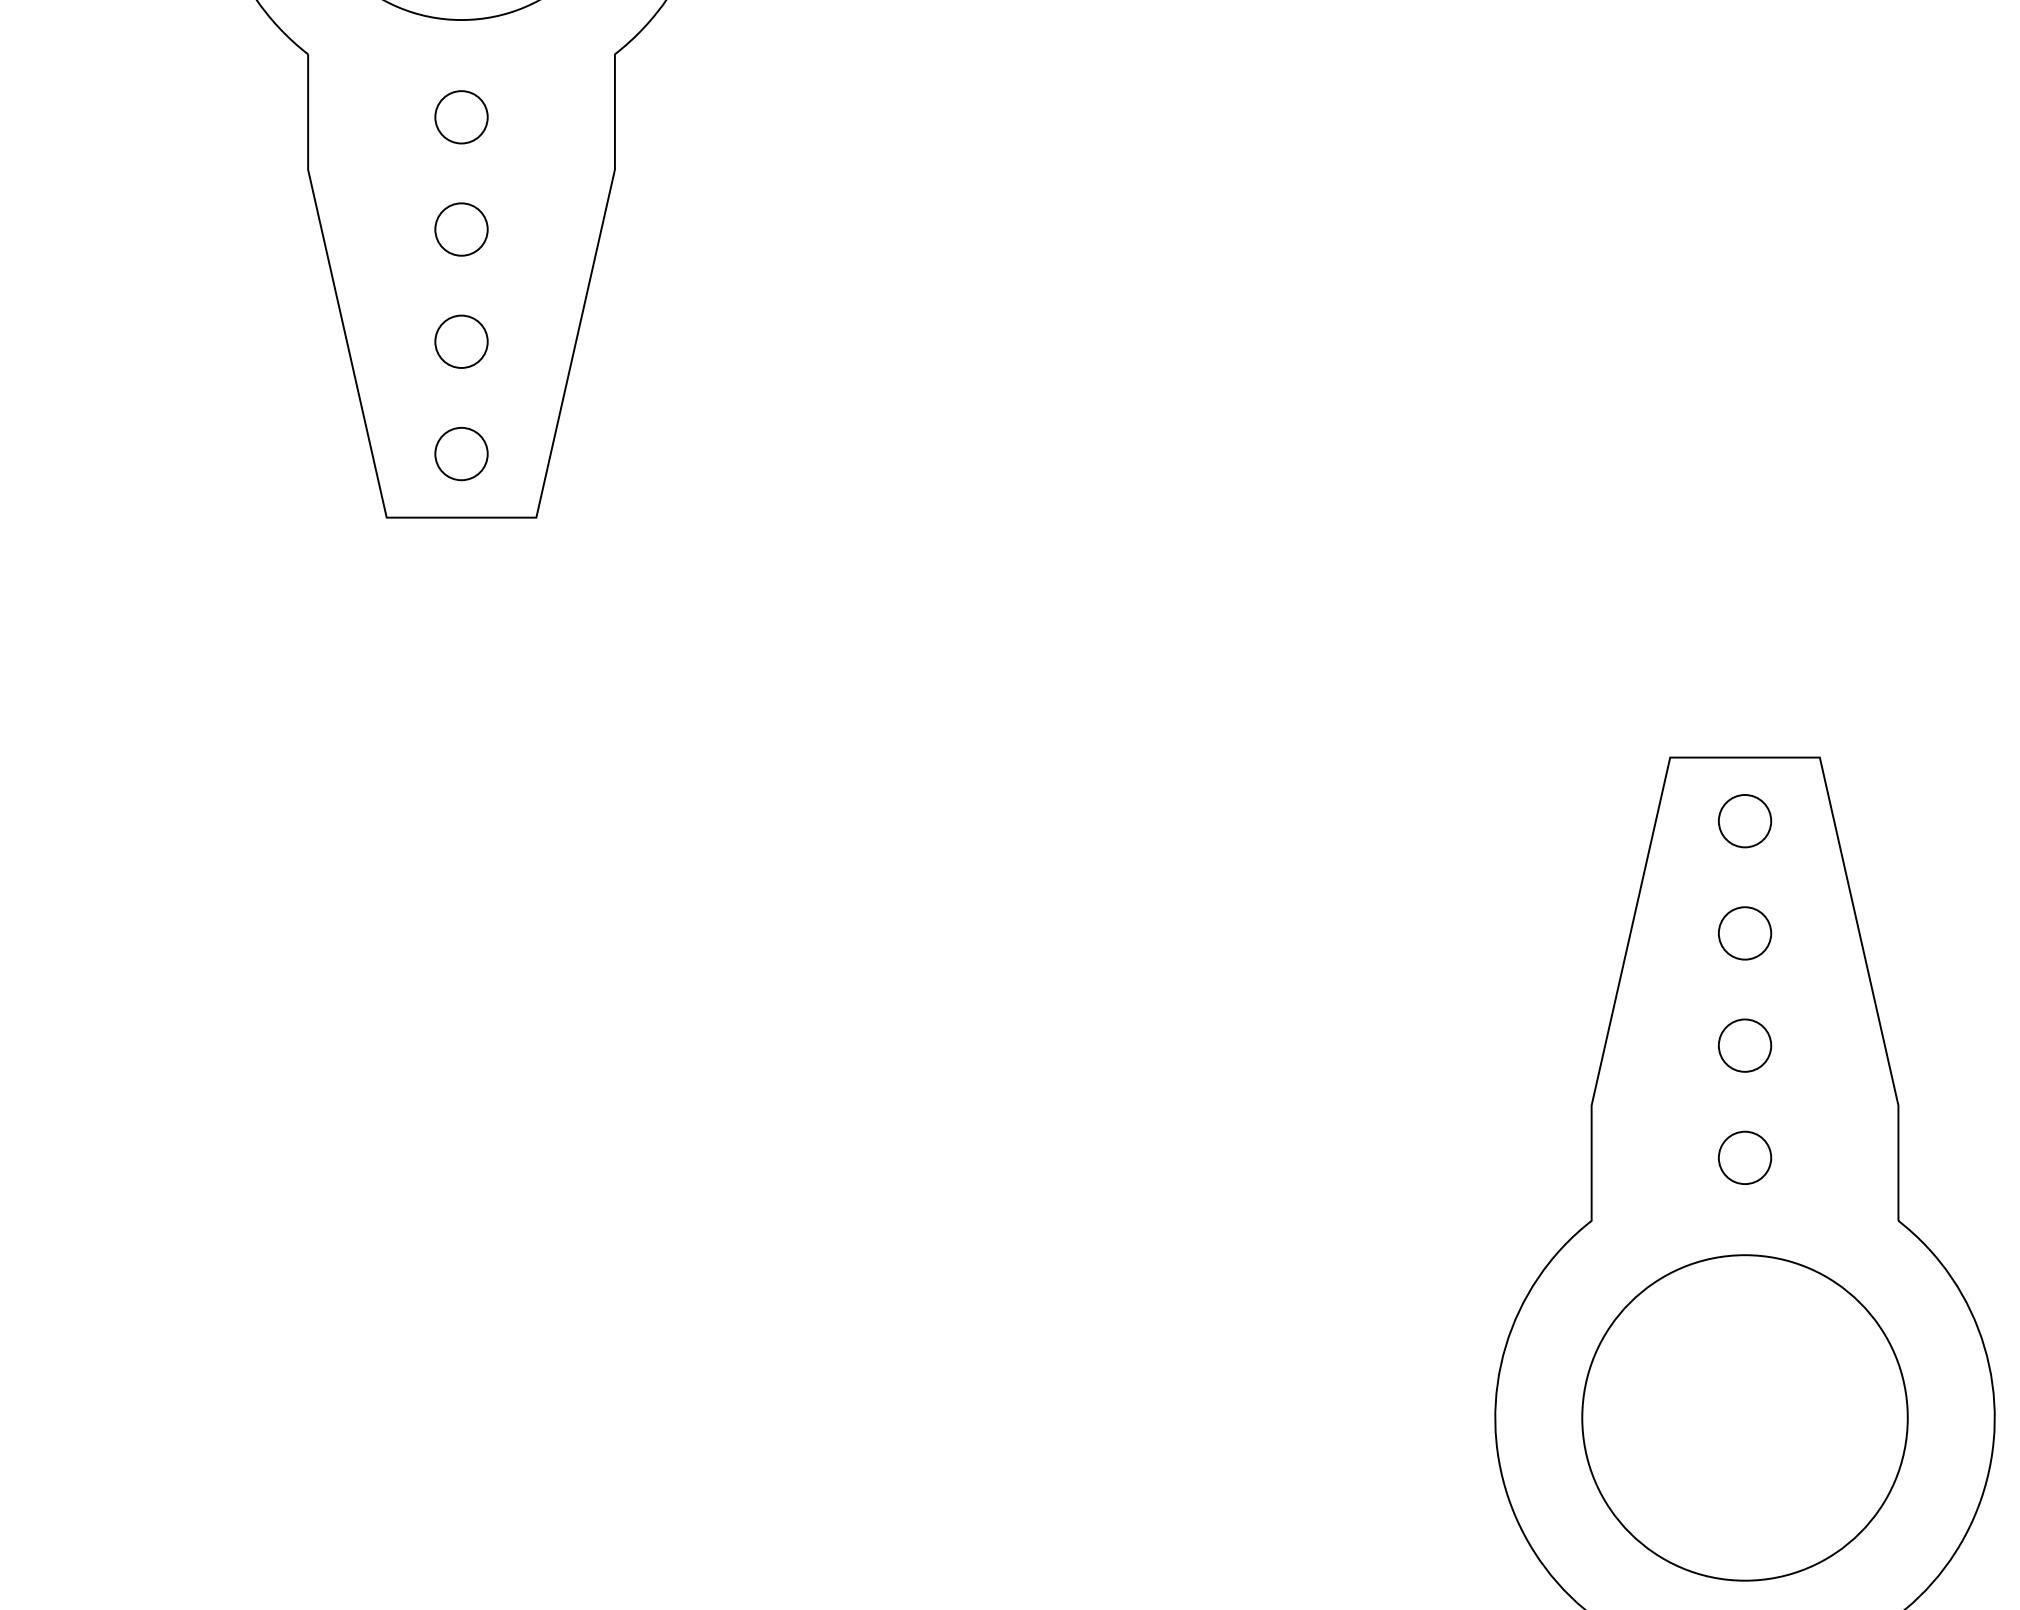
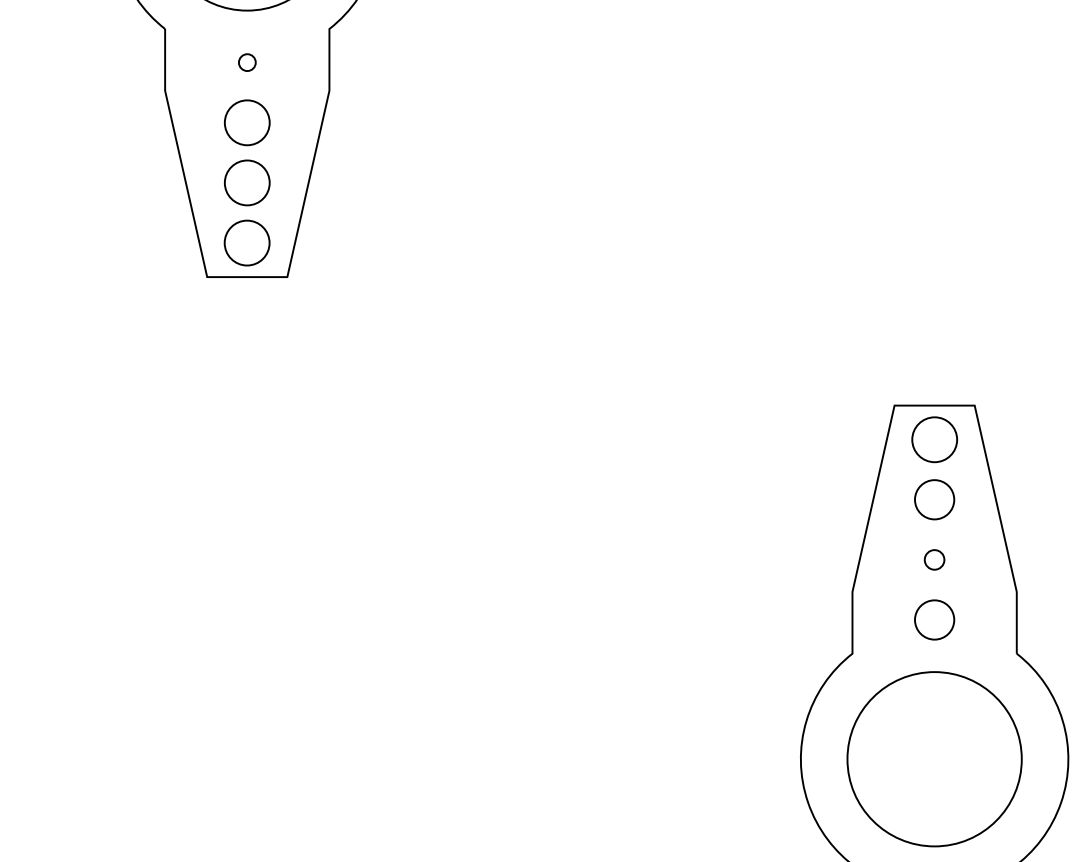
circle: (461, 116) -> (247, 62), size x0.6
circle: (461, 228) -> (247, 122), size x1.6
circle: (461, 340) -> (247, 182), size x1.6
circle: (461, 453) -> (247, 242), size x1.6
circle: (1744, 820) -> (934, 439), size x1.6
circle: (1744, 932) -> (934, 499), size x1.4
circle: (1744, 1044) -> (934, 559), size x0.7
circle: (1744, 1156) -> (934, 619), size x1.4

